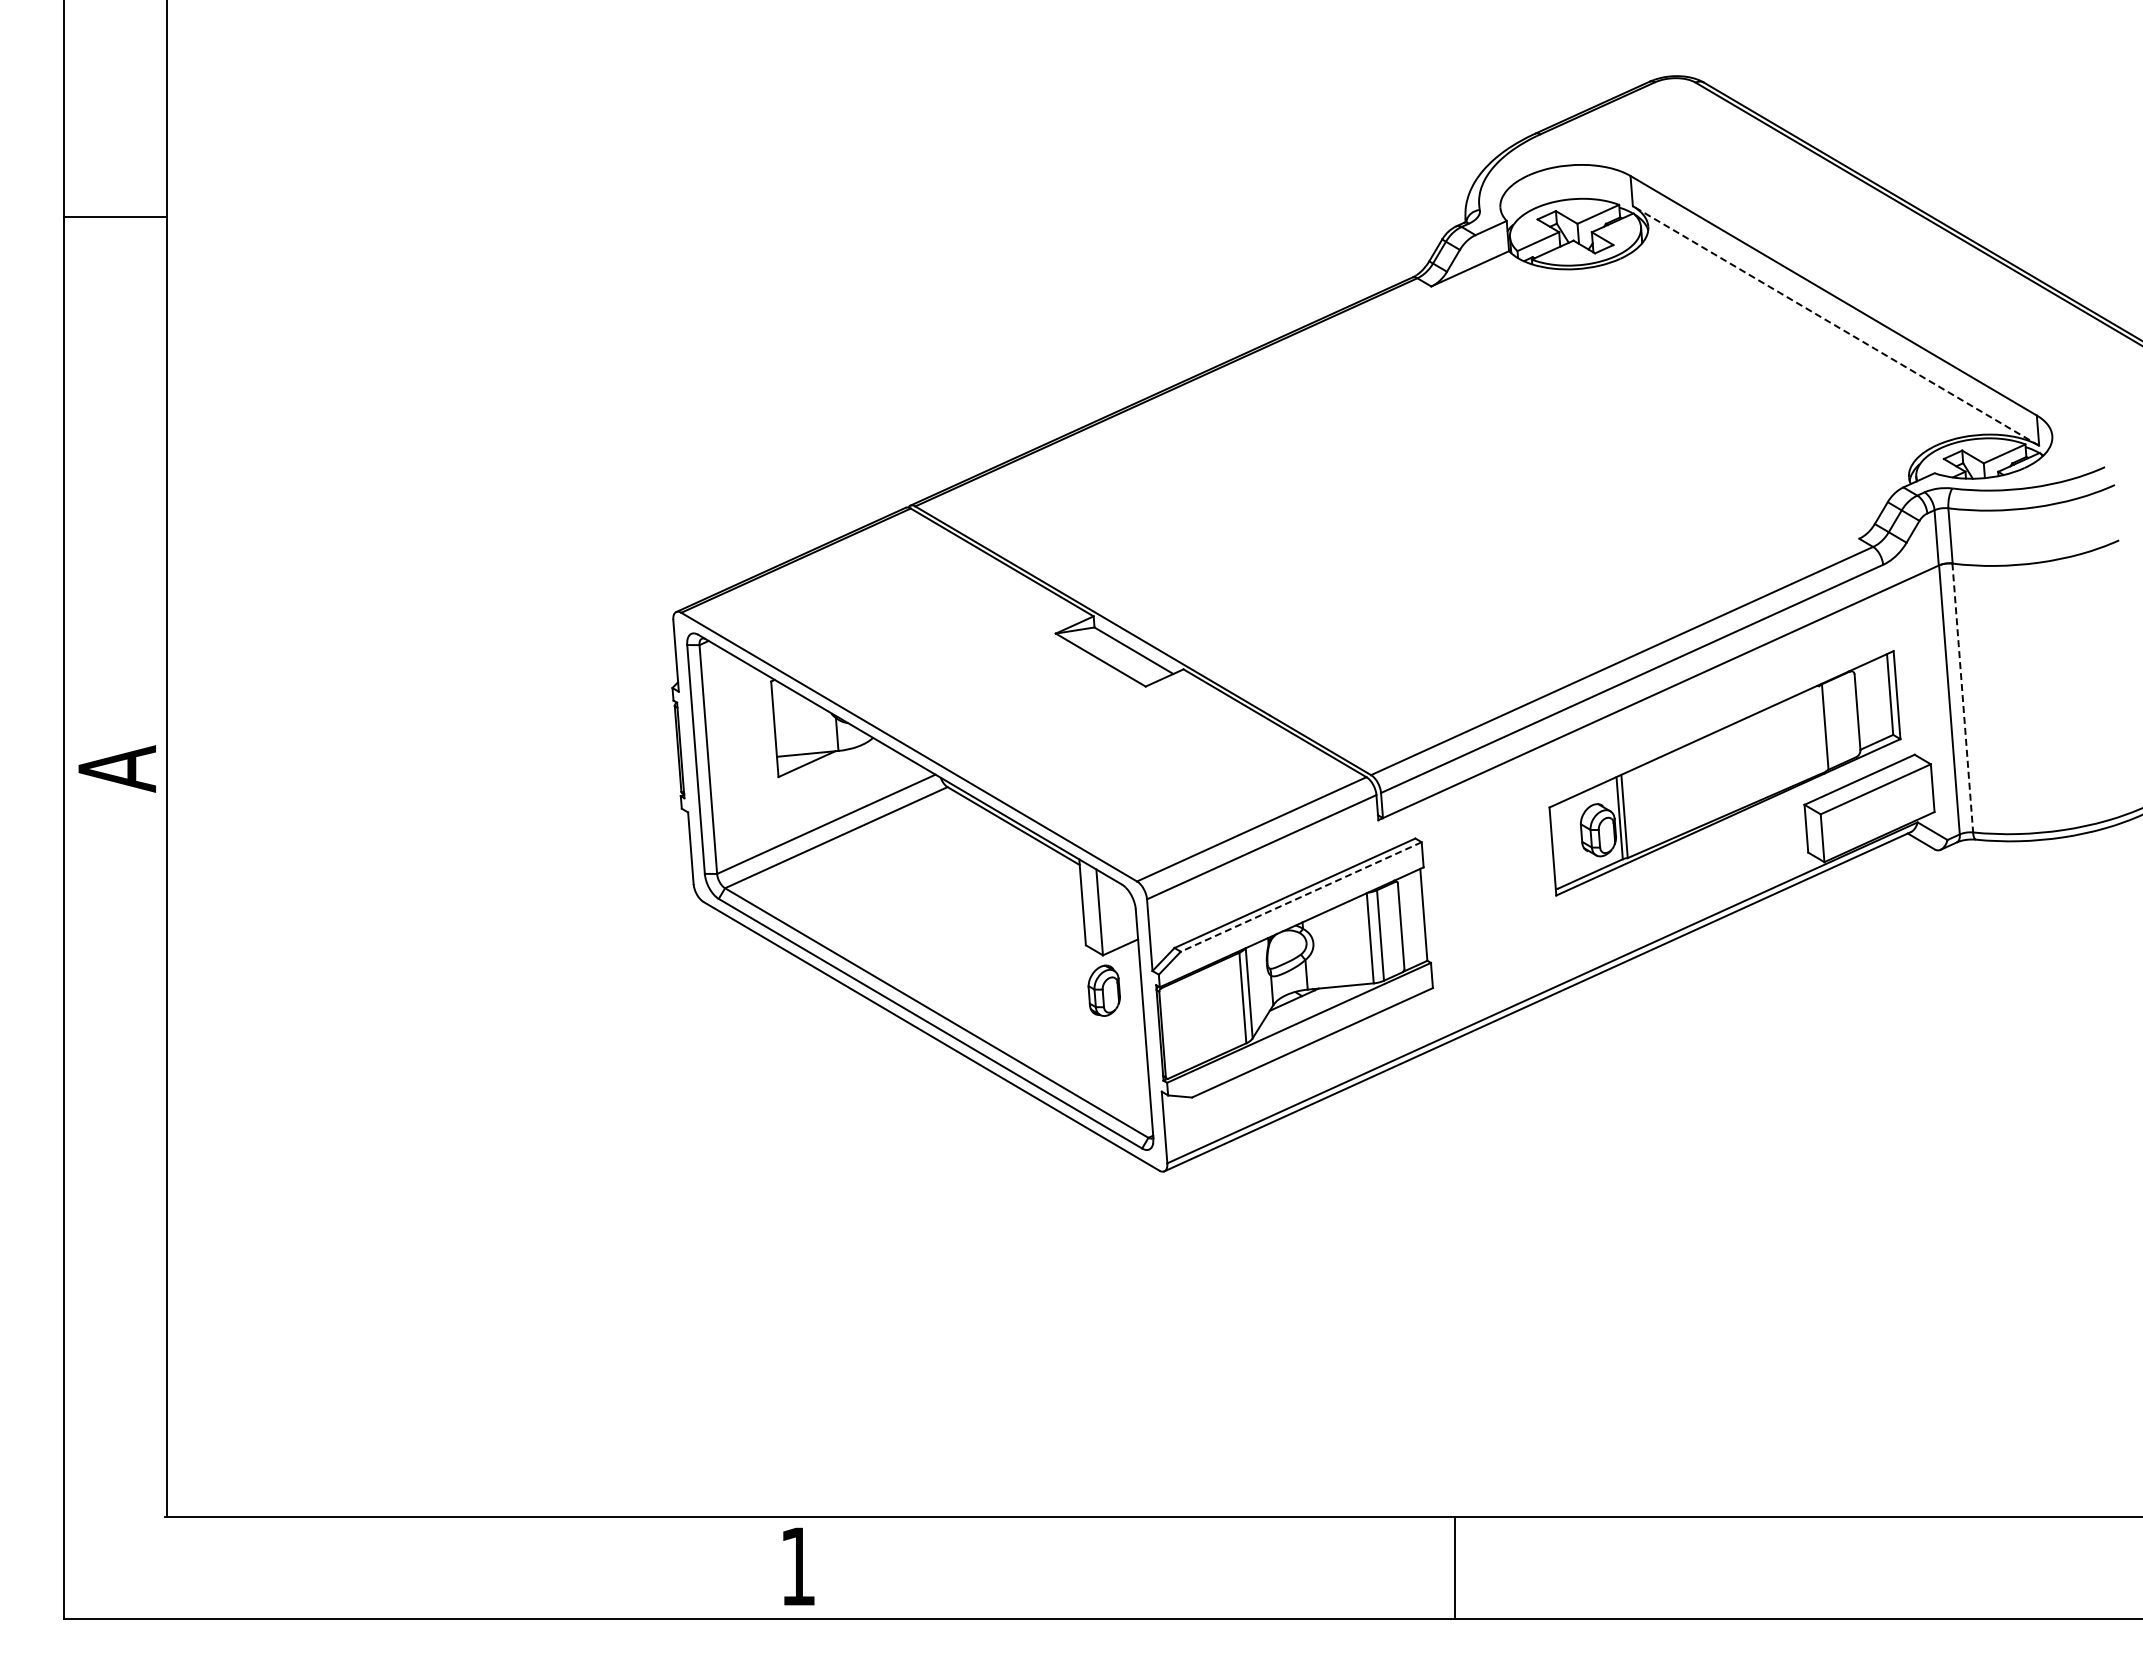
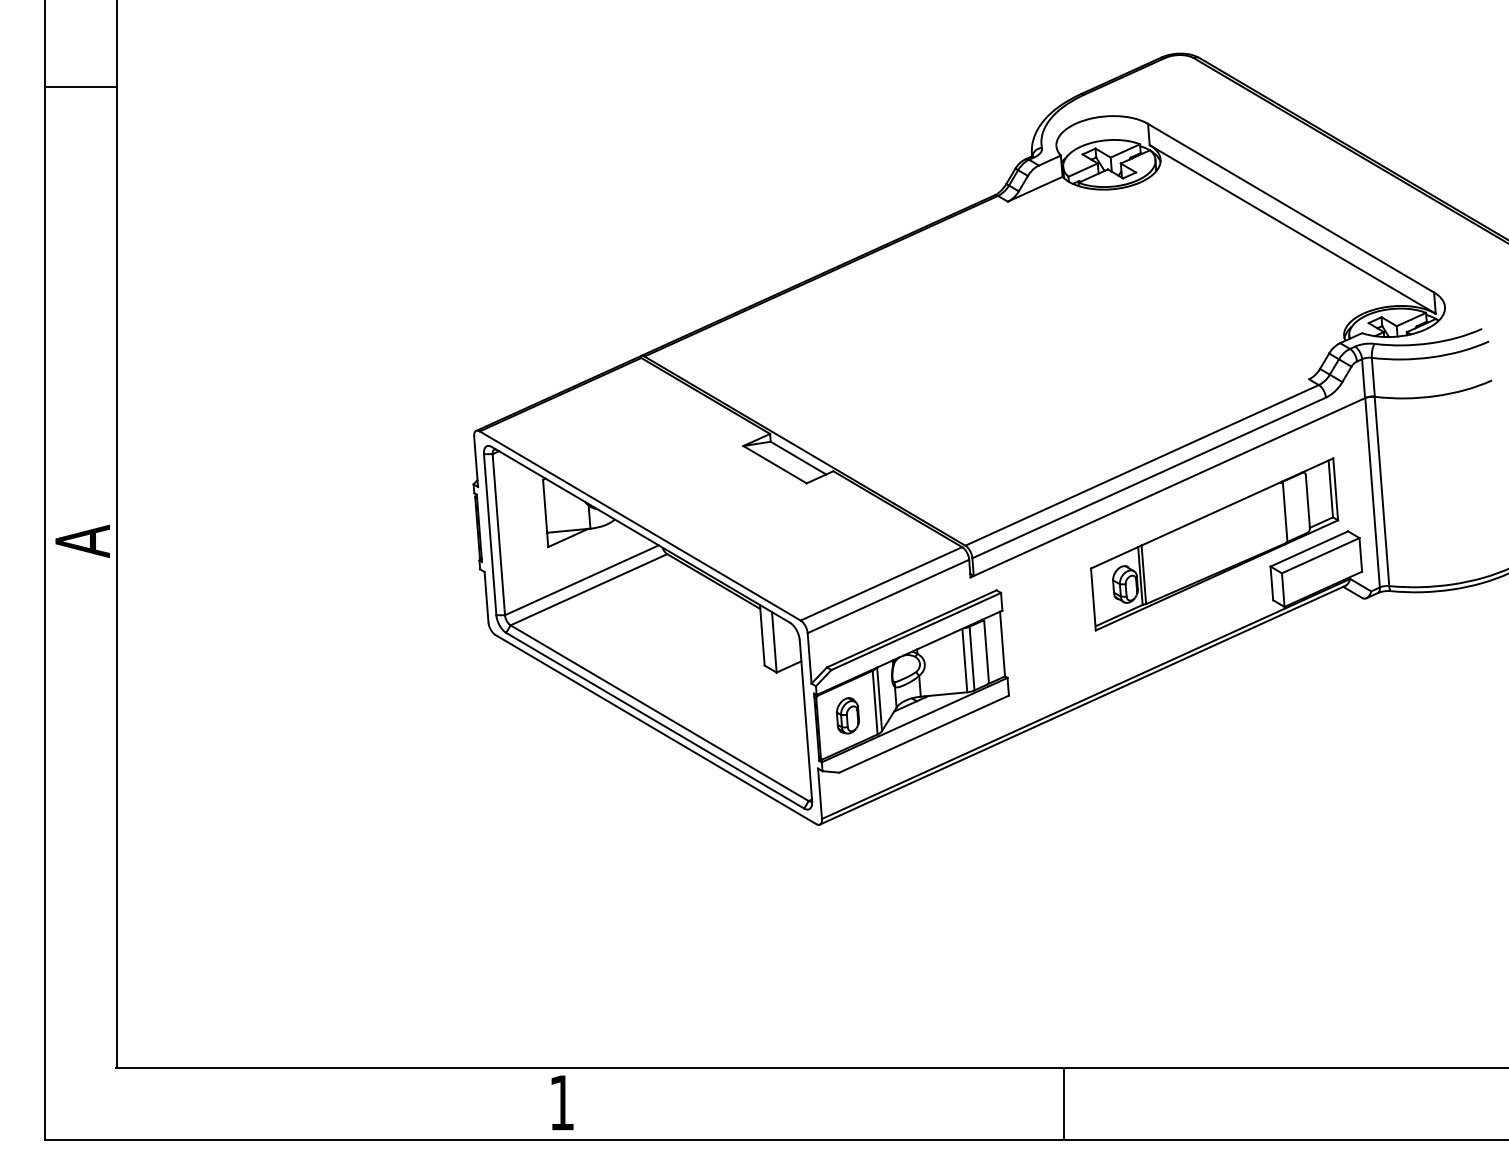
line: (115, 216) -> (81, 86), moved
line: (1836, 325) -> (1293, 229), dashed -> solid
line: (1962, 697) -> (1381, 491), dashed -> solid
line: (1300, 897) -> (915, 631), dashed -> solid
part: (1103, 990) -> (847, 715), moved
line: (1455, 1567) -> (1064, 1103), moved

